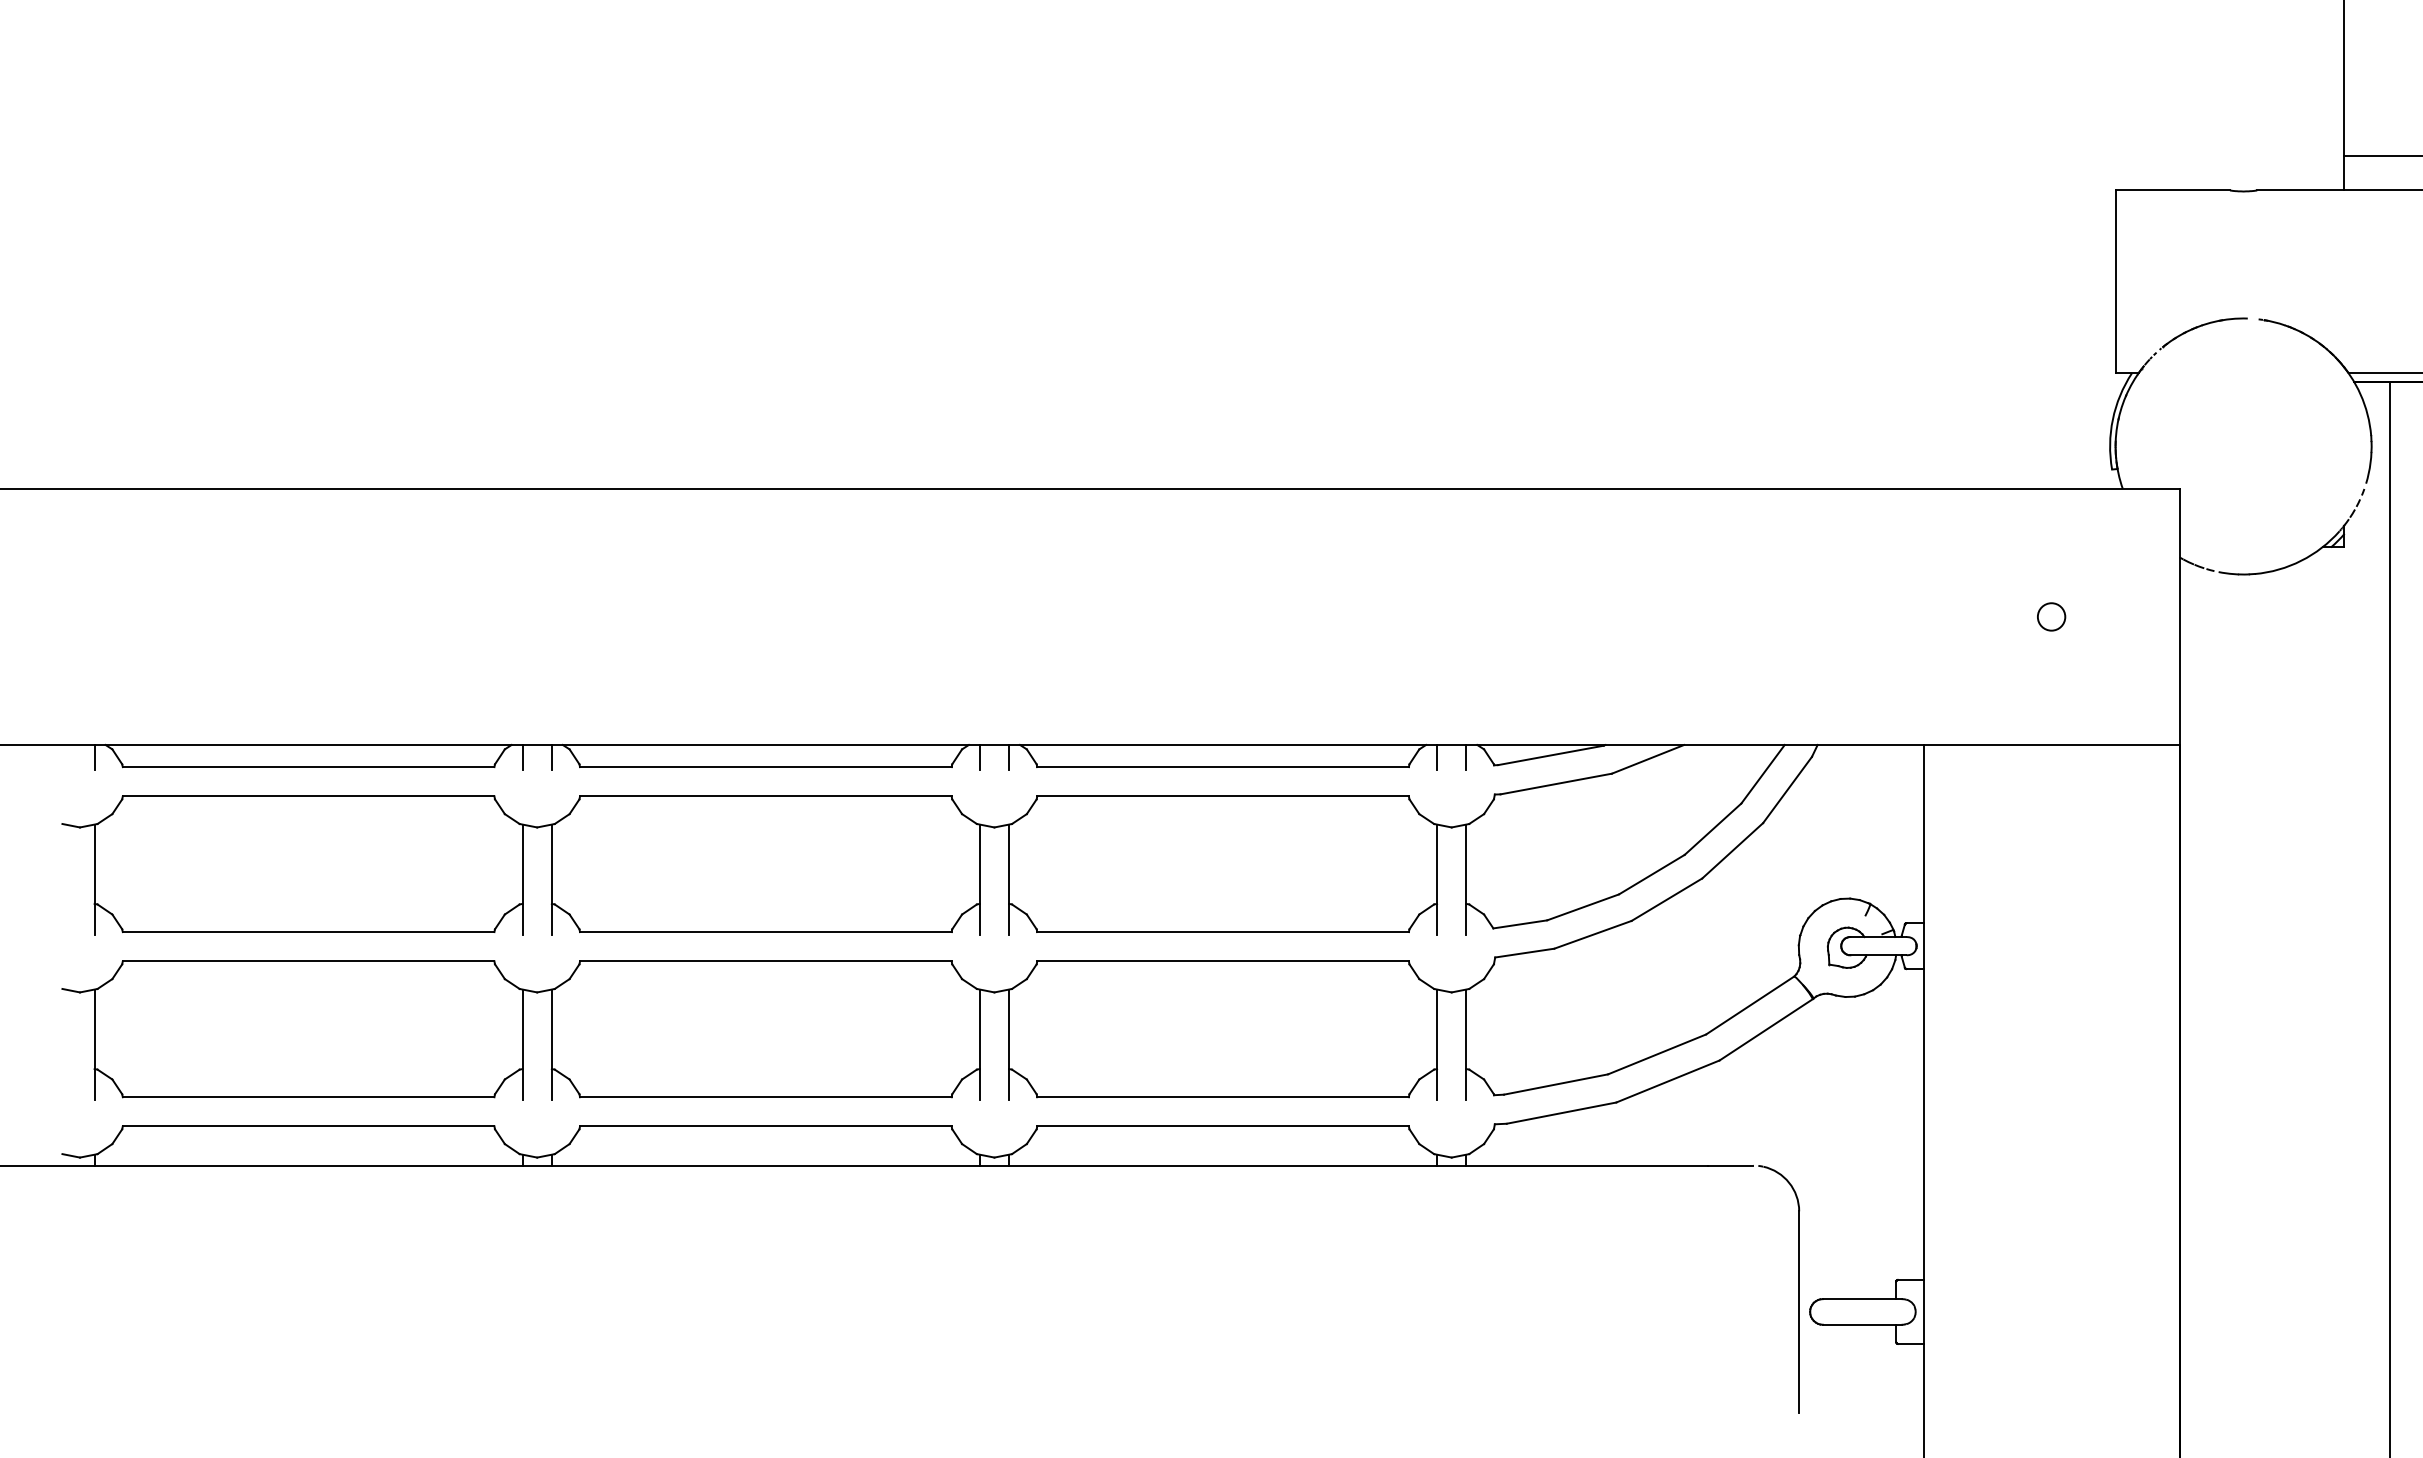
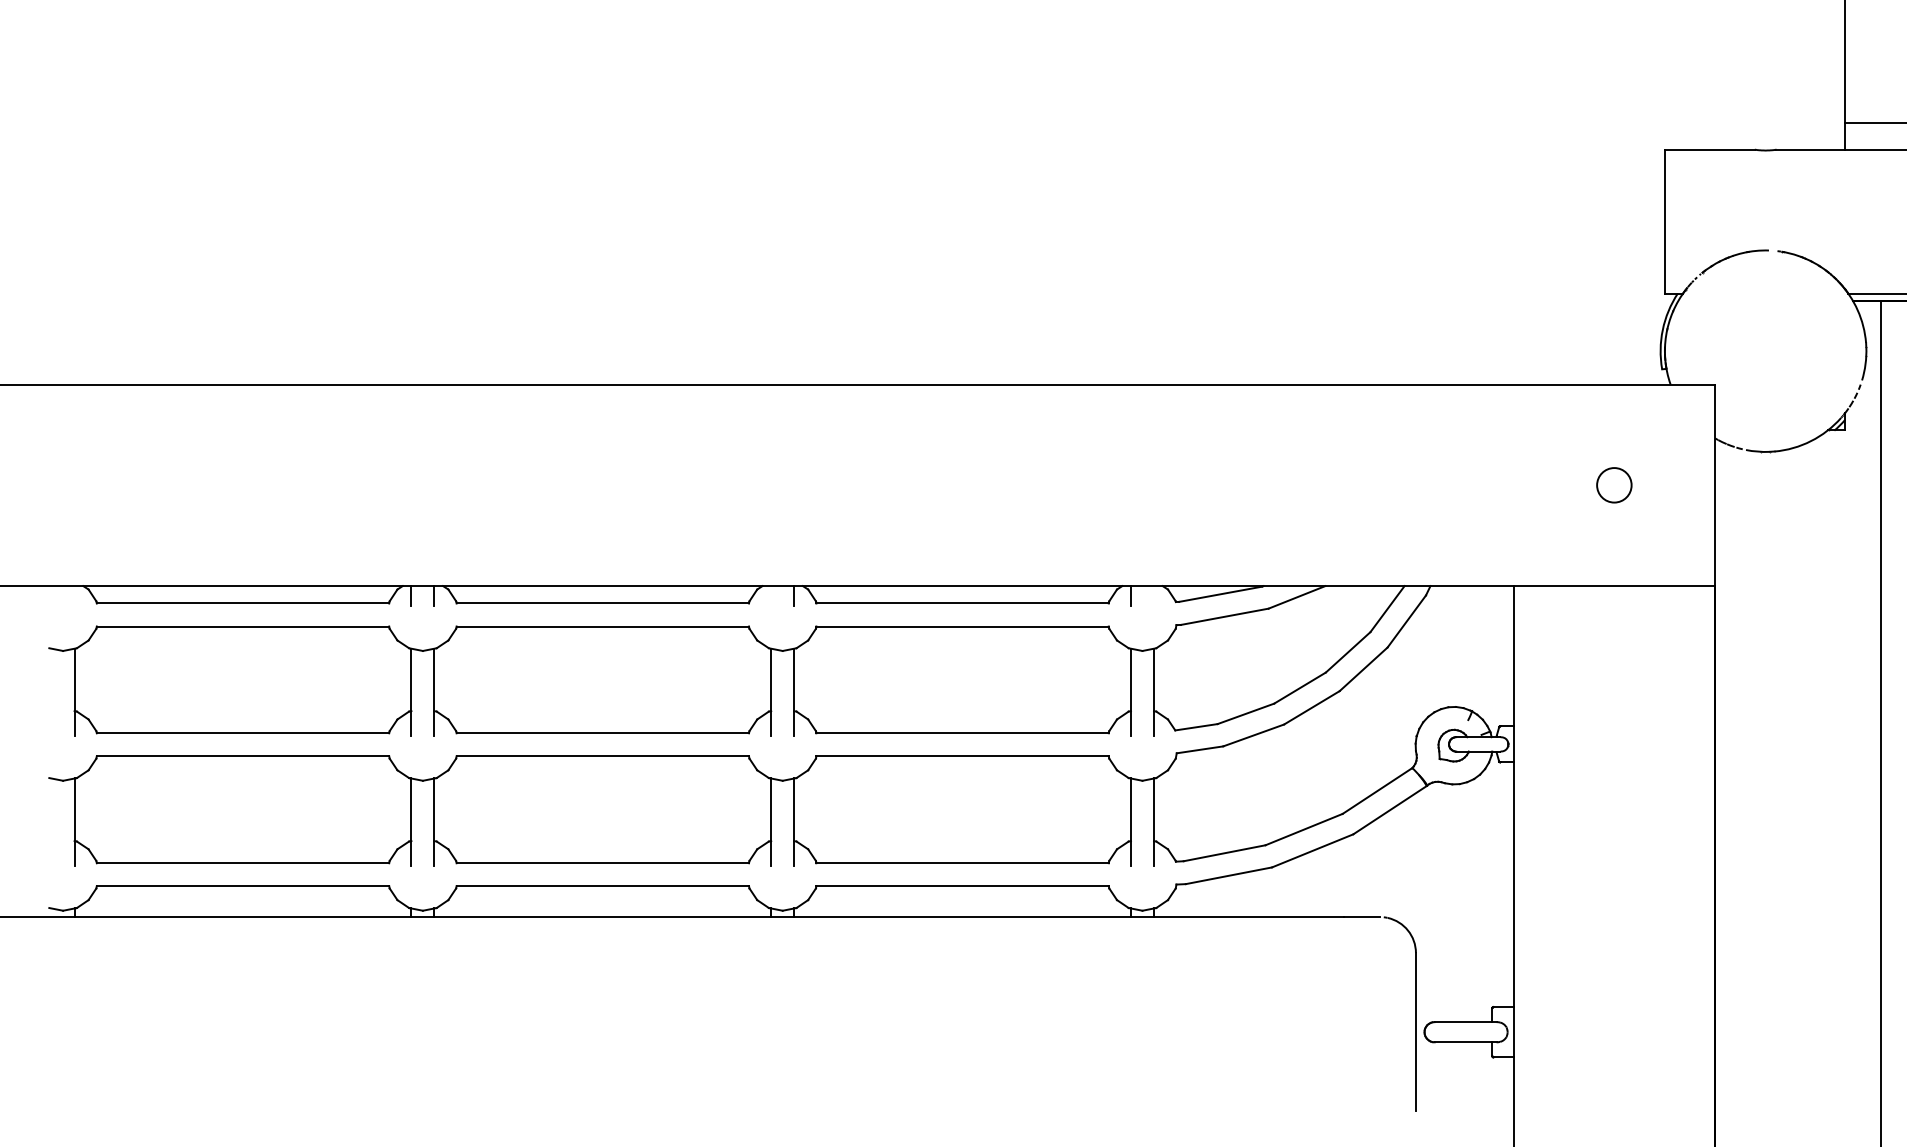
circle: (2051, 616) -> (1614, 484), size x1.6
line: (94, 757) -> (74, 595), removed
line: (979, 757) -> (770, 595), removed
line: (1466, 757) -> (1154, 595), removed

